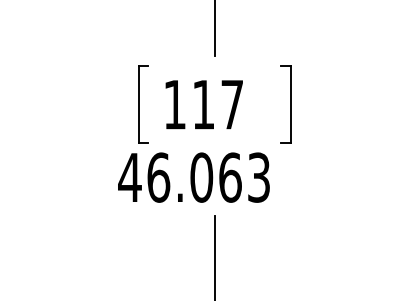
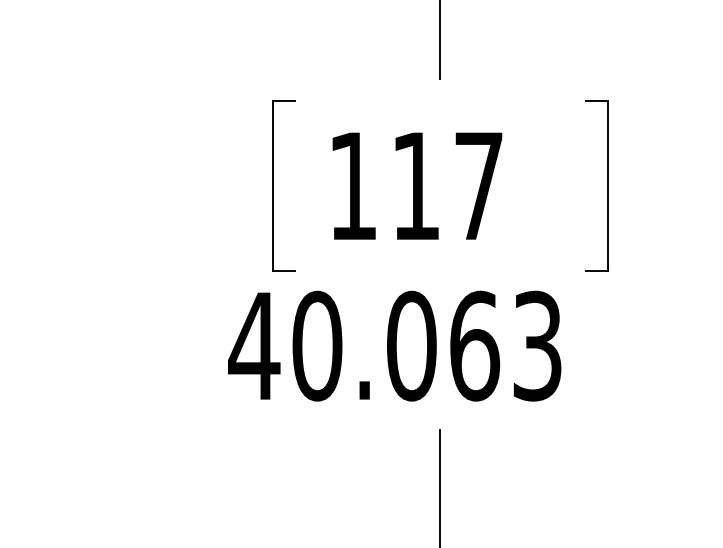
text: (158, 177) -> (316, 345), 46.063 -> 40.063

